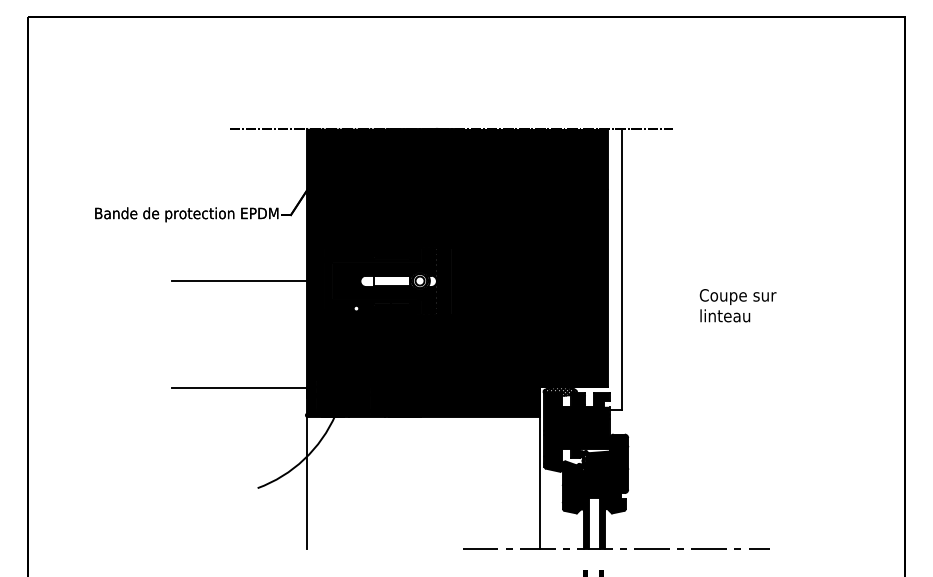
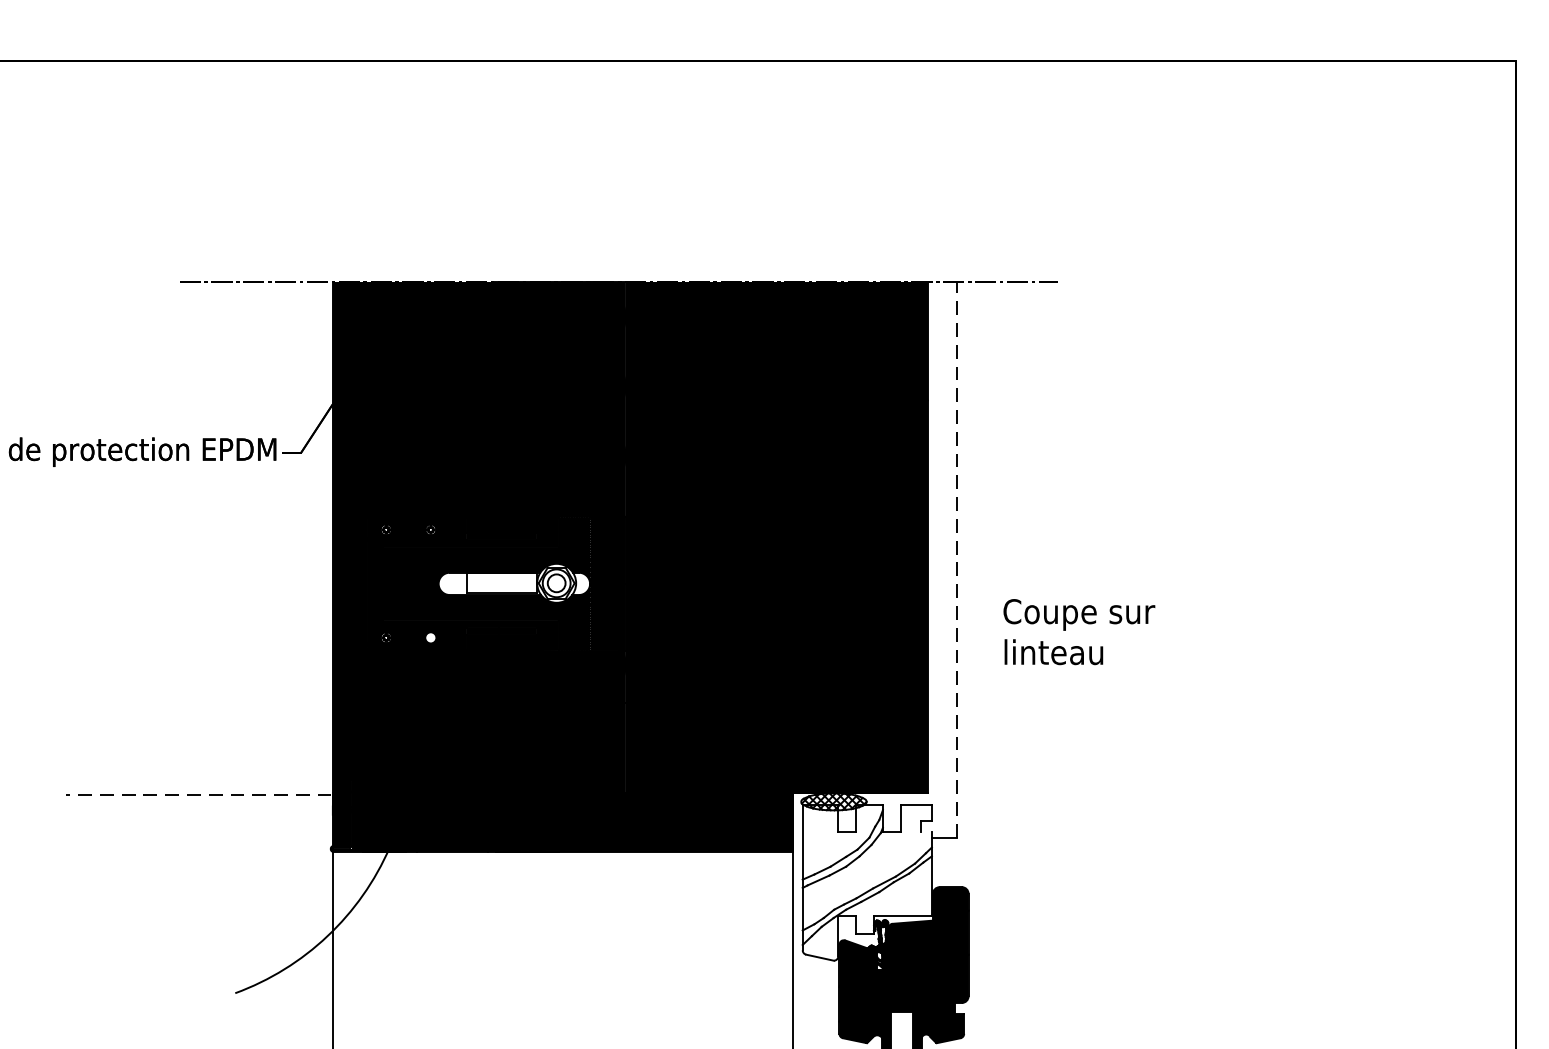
line: (622, 268) -> (957, 558), solid -> dashed
line: (239, 281) -> (199, 584), removed
text: (737, 305) -> (1078, 631), moved
line: (238, 388) -> (197, 795), solid -> dashed
fill: (576, 432) -> (866, 883), removed

